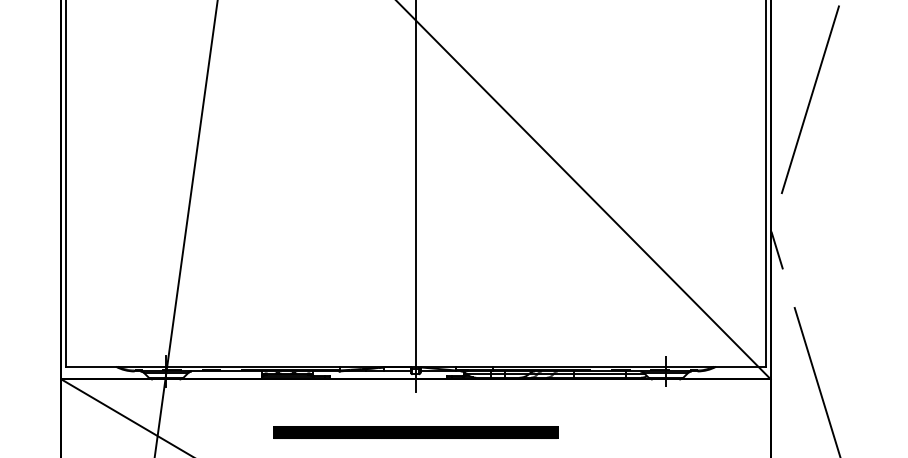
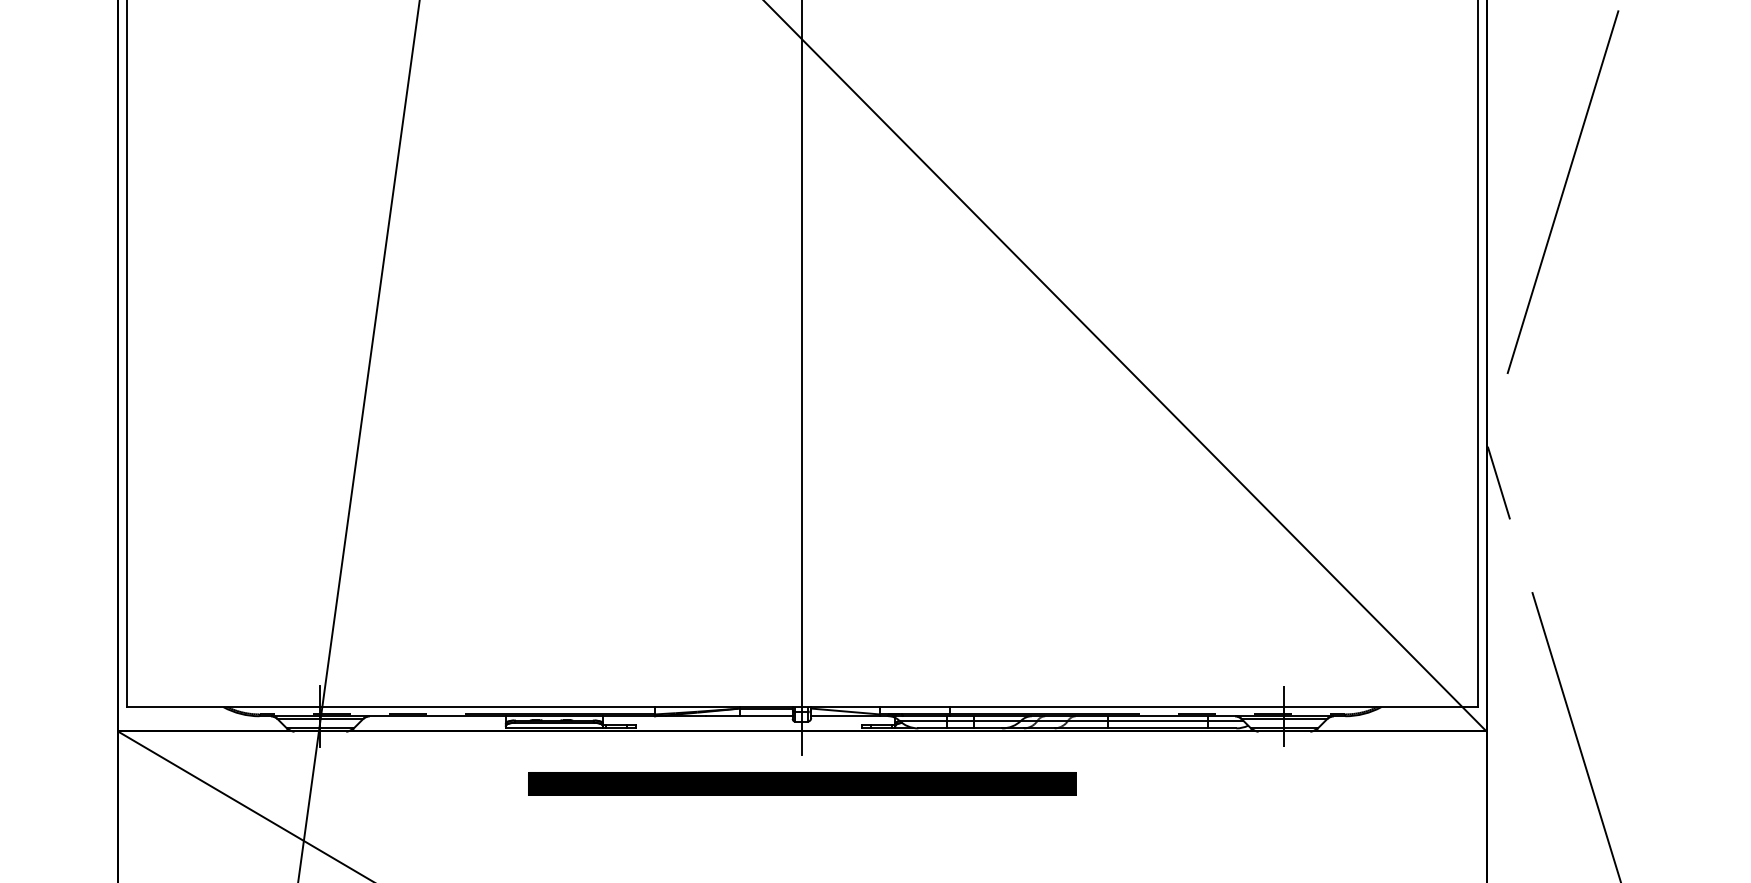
part: (415, 432) -> (801, 783), moved

